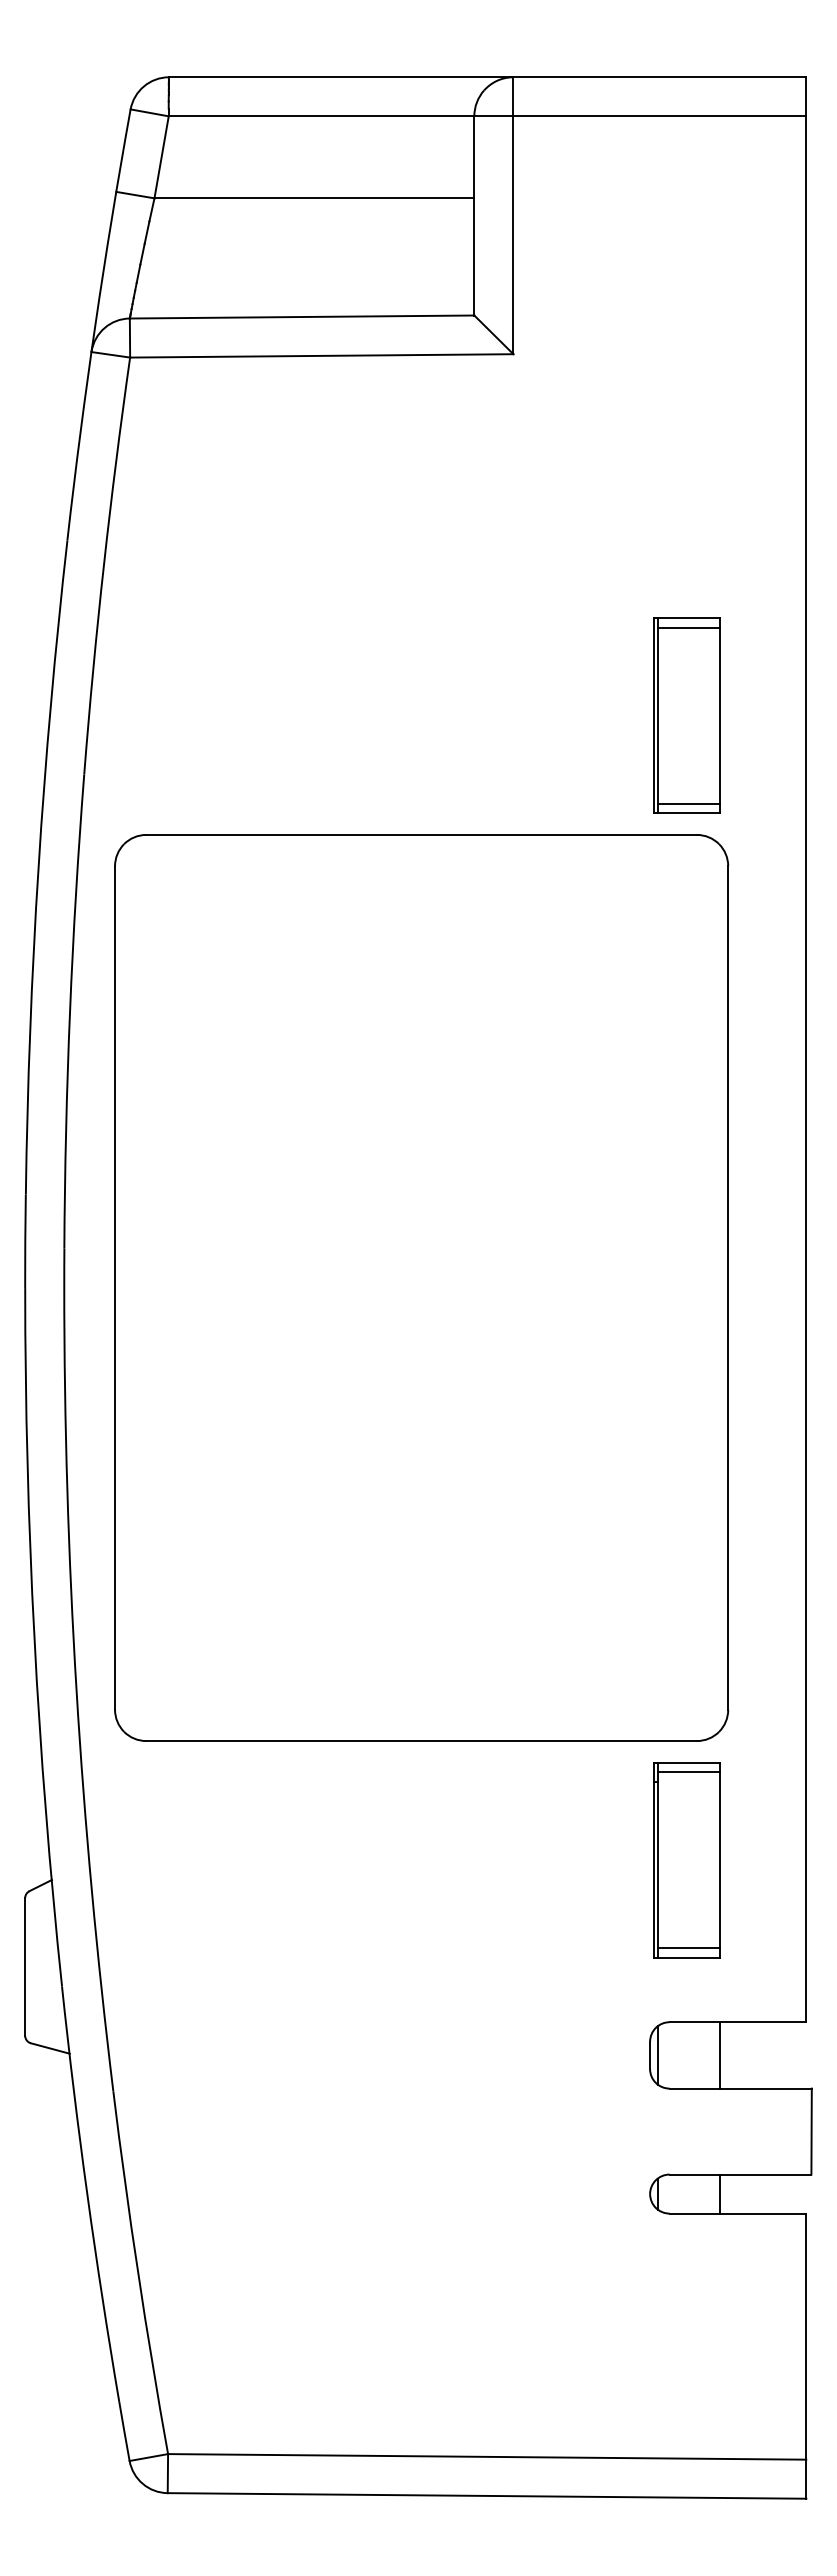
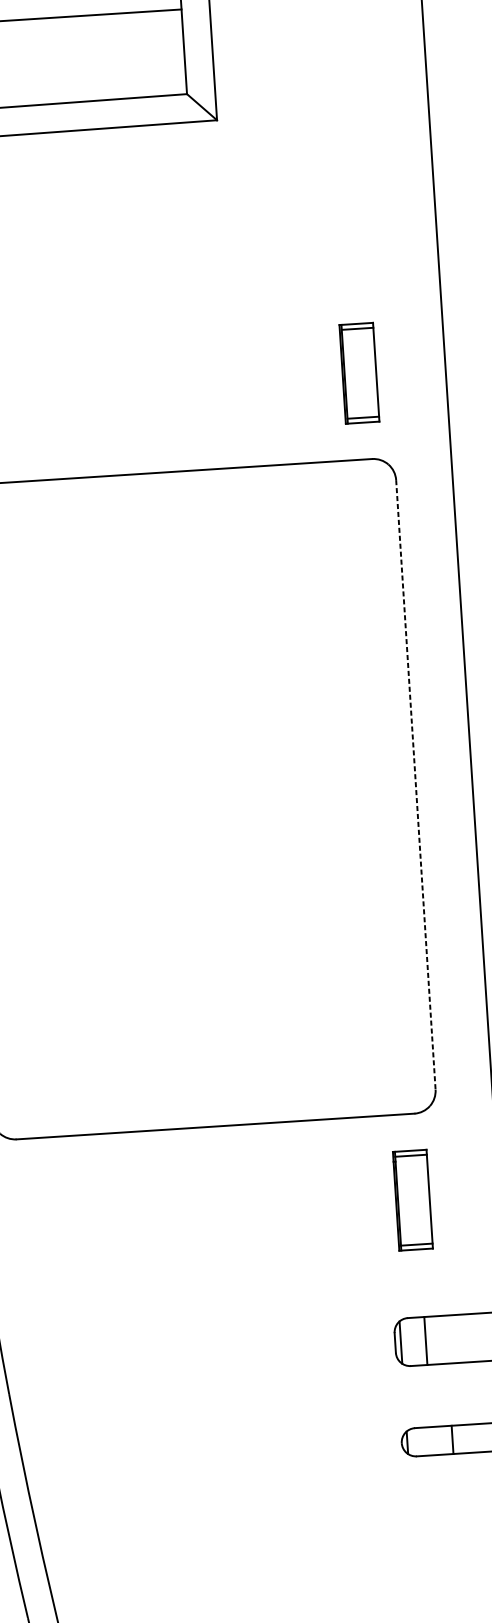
part: (686, 715) -> (358, 373), size x0.7
line: (728, 1288) -> (416, 785), solid -> dashed
part: (686, 1860) -> (412, 1200), size x0.7
line: (720, 2055) -> (425, 1341), moved

